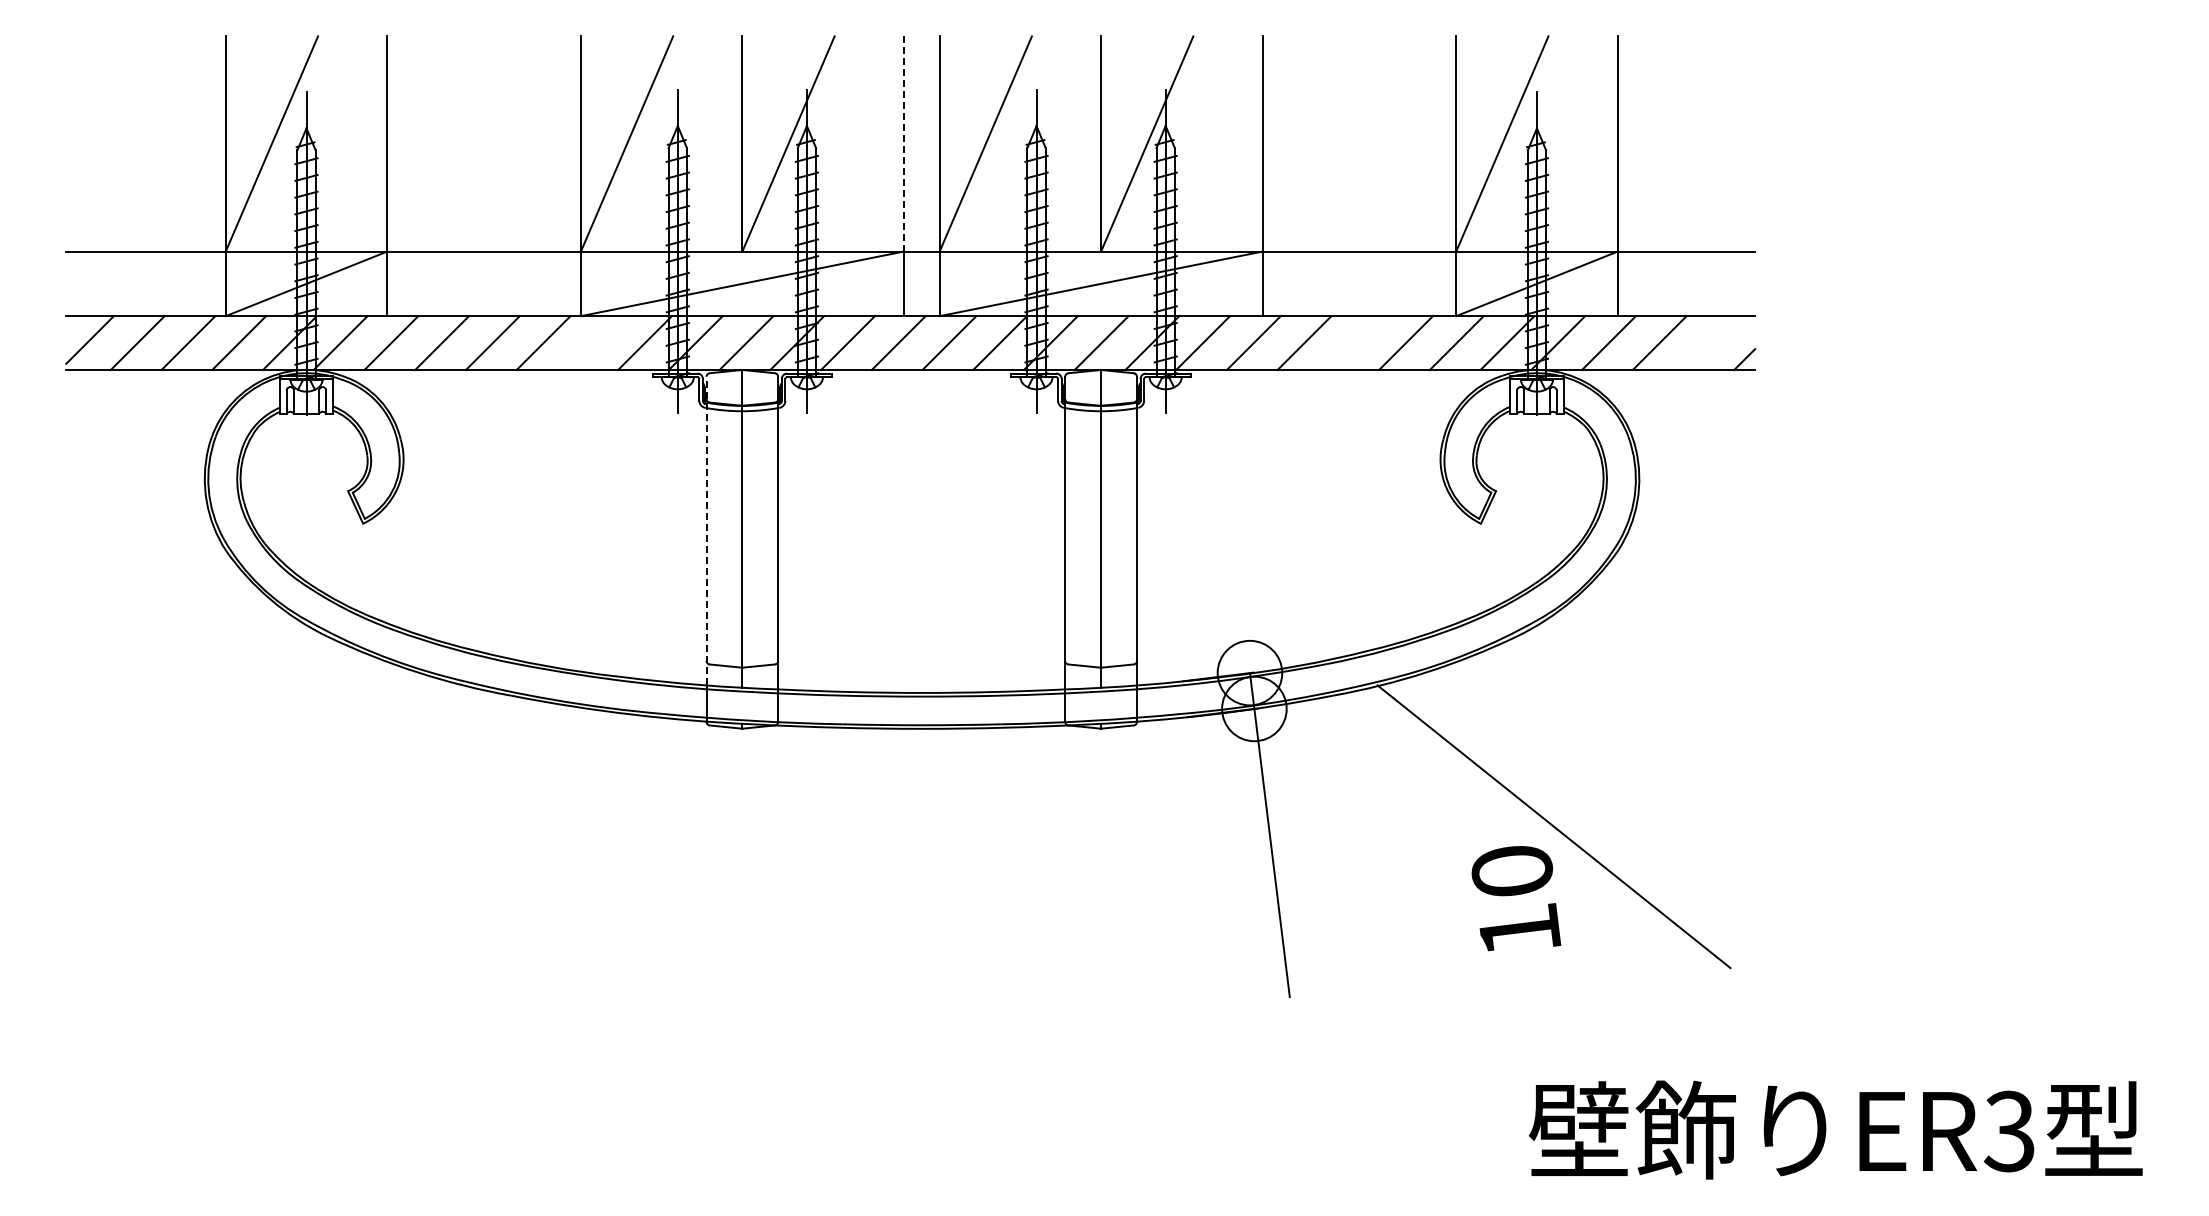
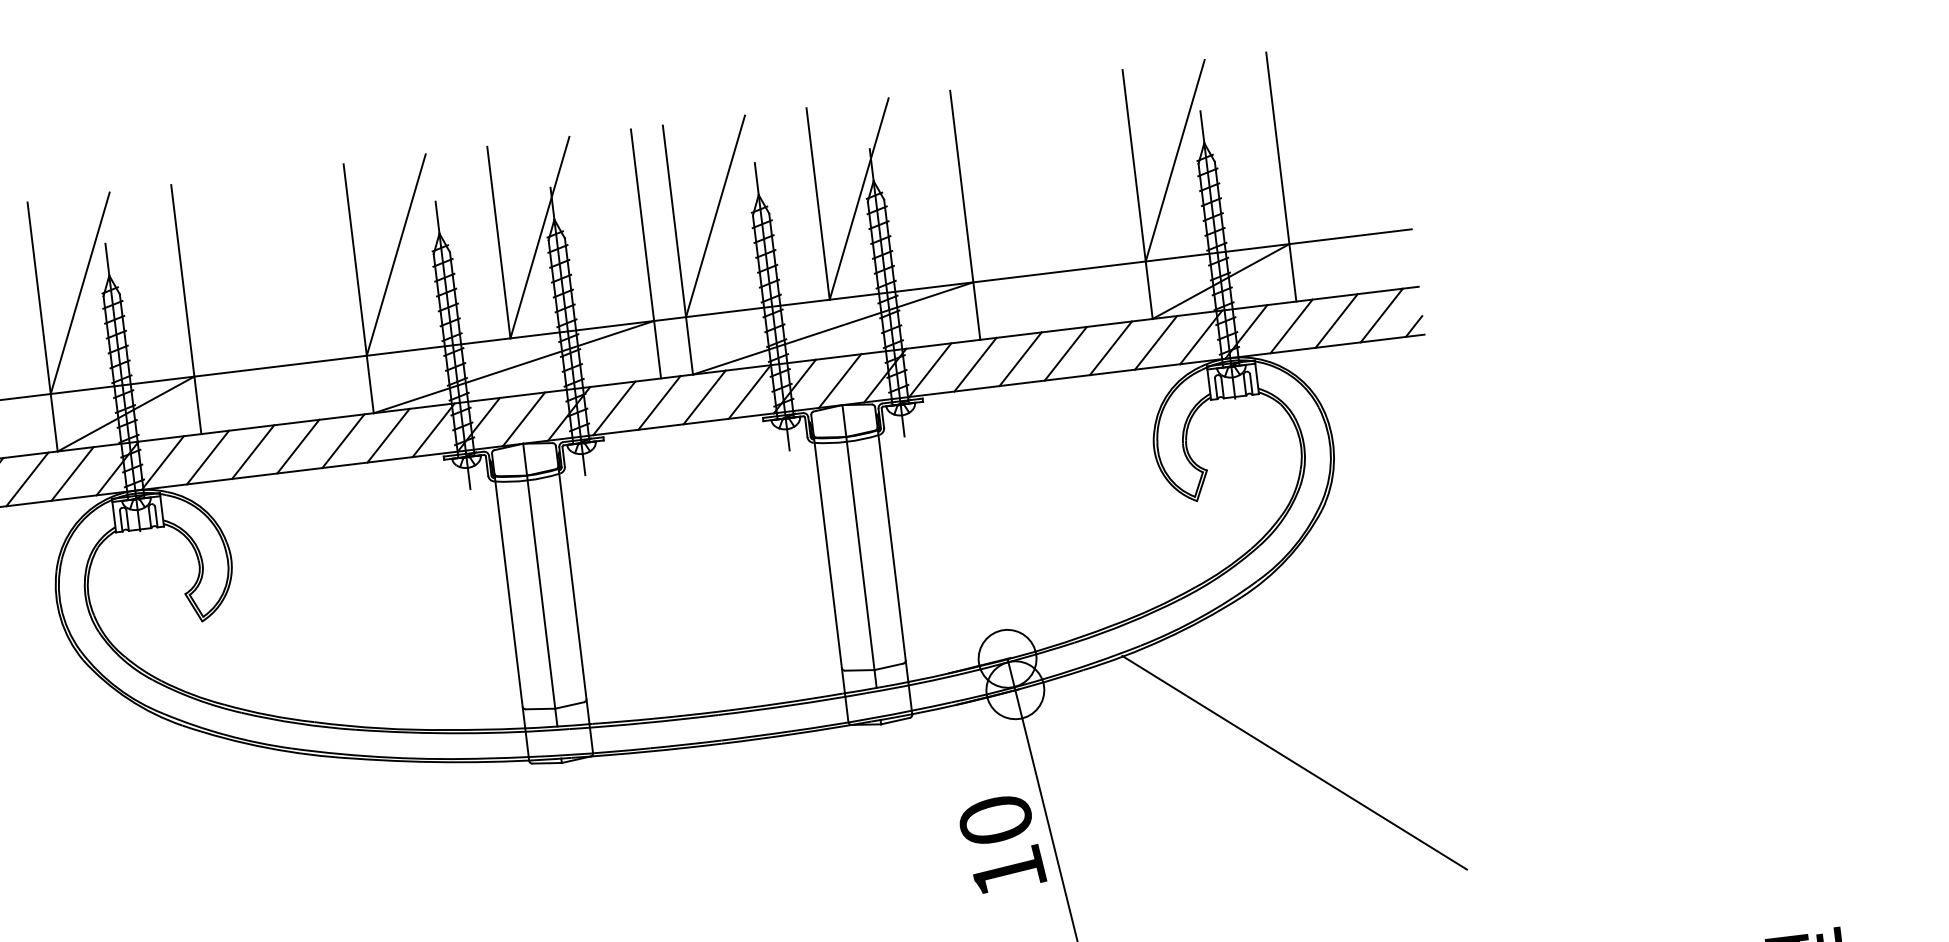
line: (903, 143) -> (642, 224), dashed -> solid
line: (594, 342) -> (388, 435), added
line: (1355, 342) -> (1065, 353), added
line: (1710, 342) -> (1381, 315), added
line: (706, 530) -> (508, 590), dashed -> solid
text: (1516, 898) -> (1002, 844), moved

